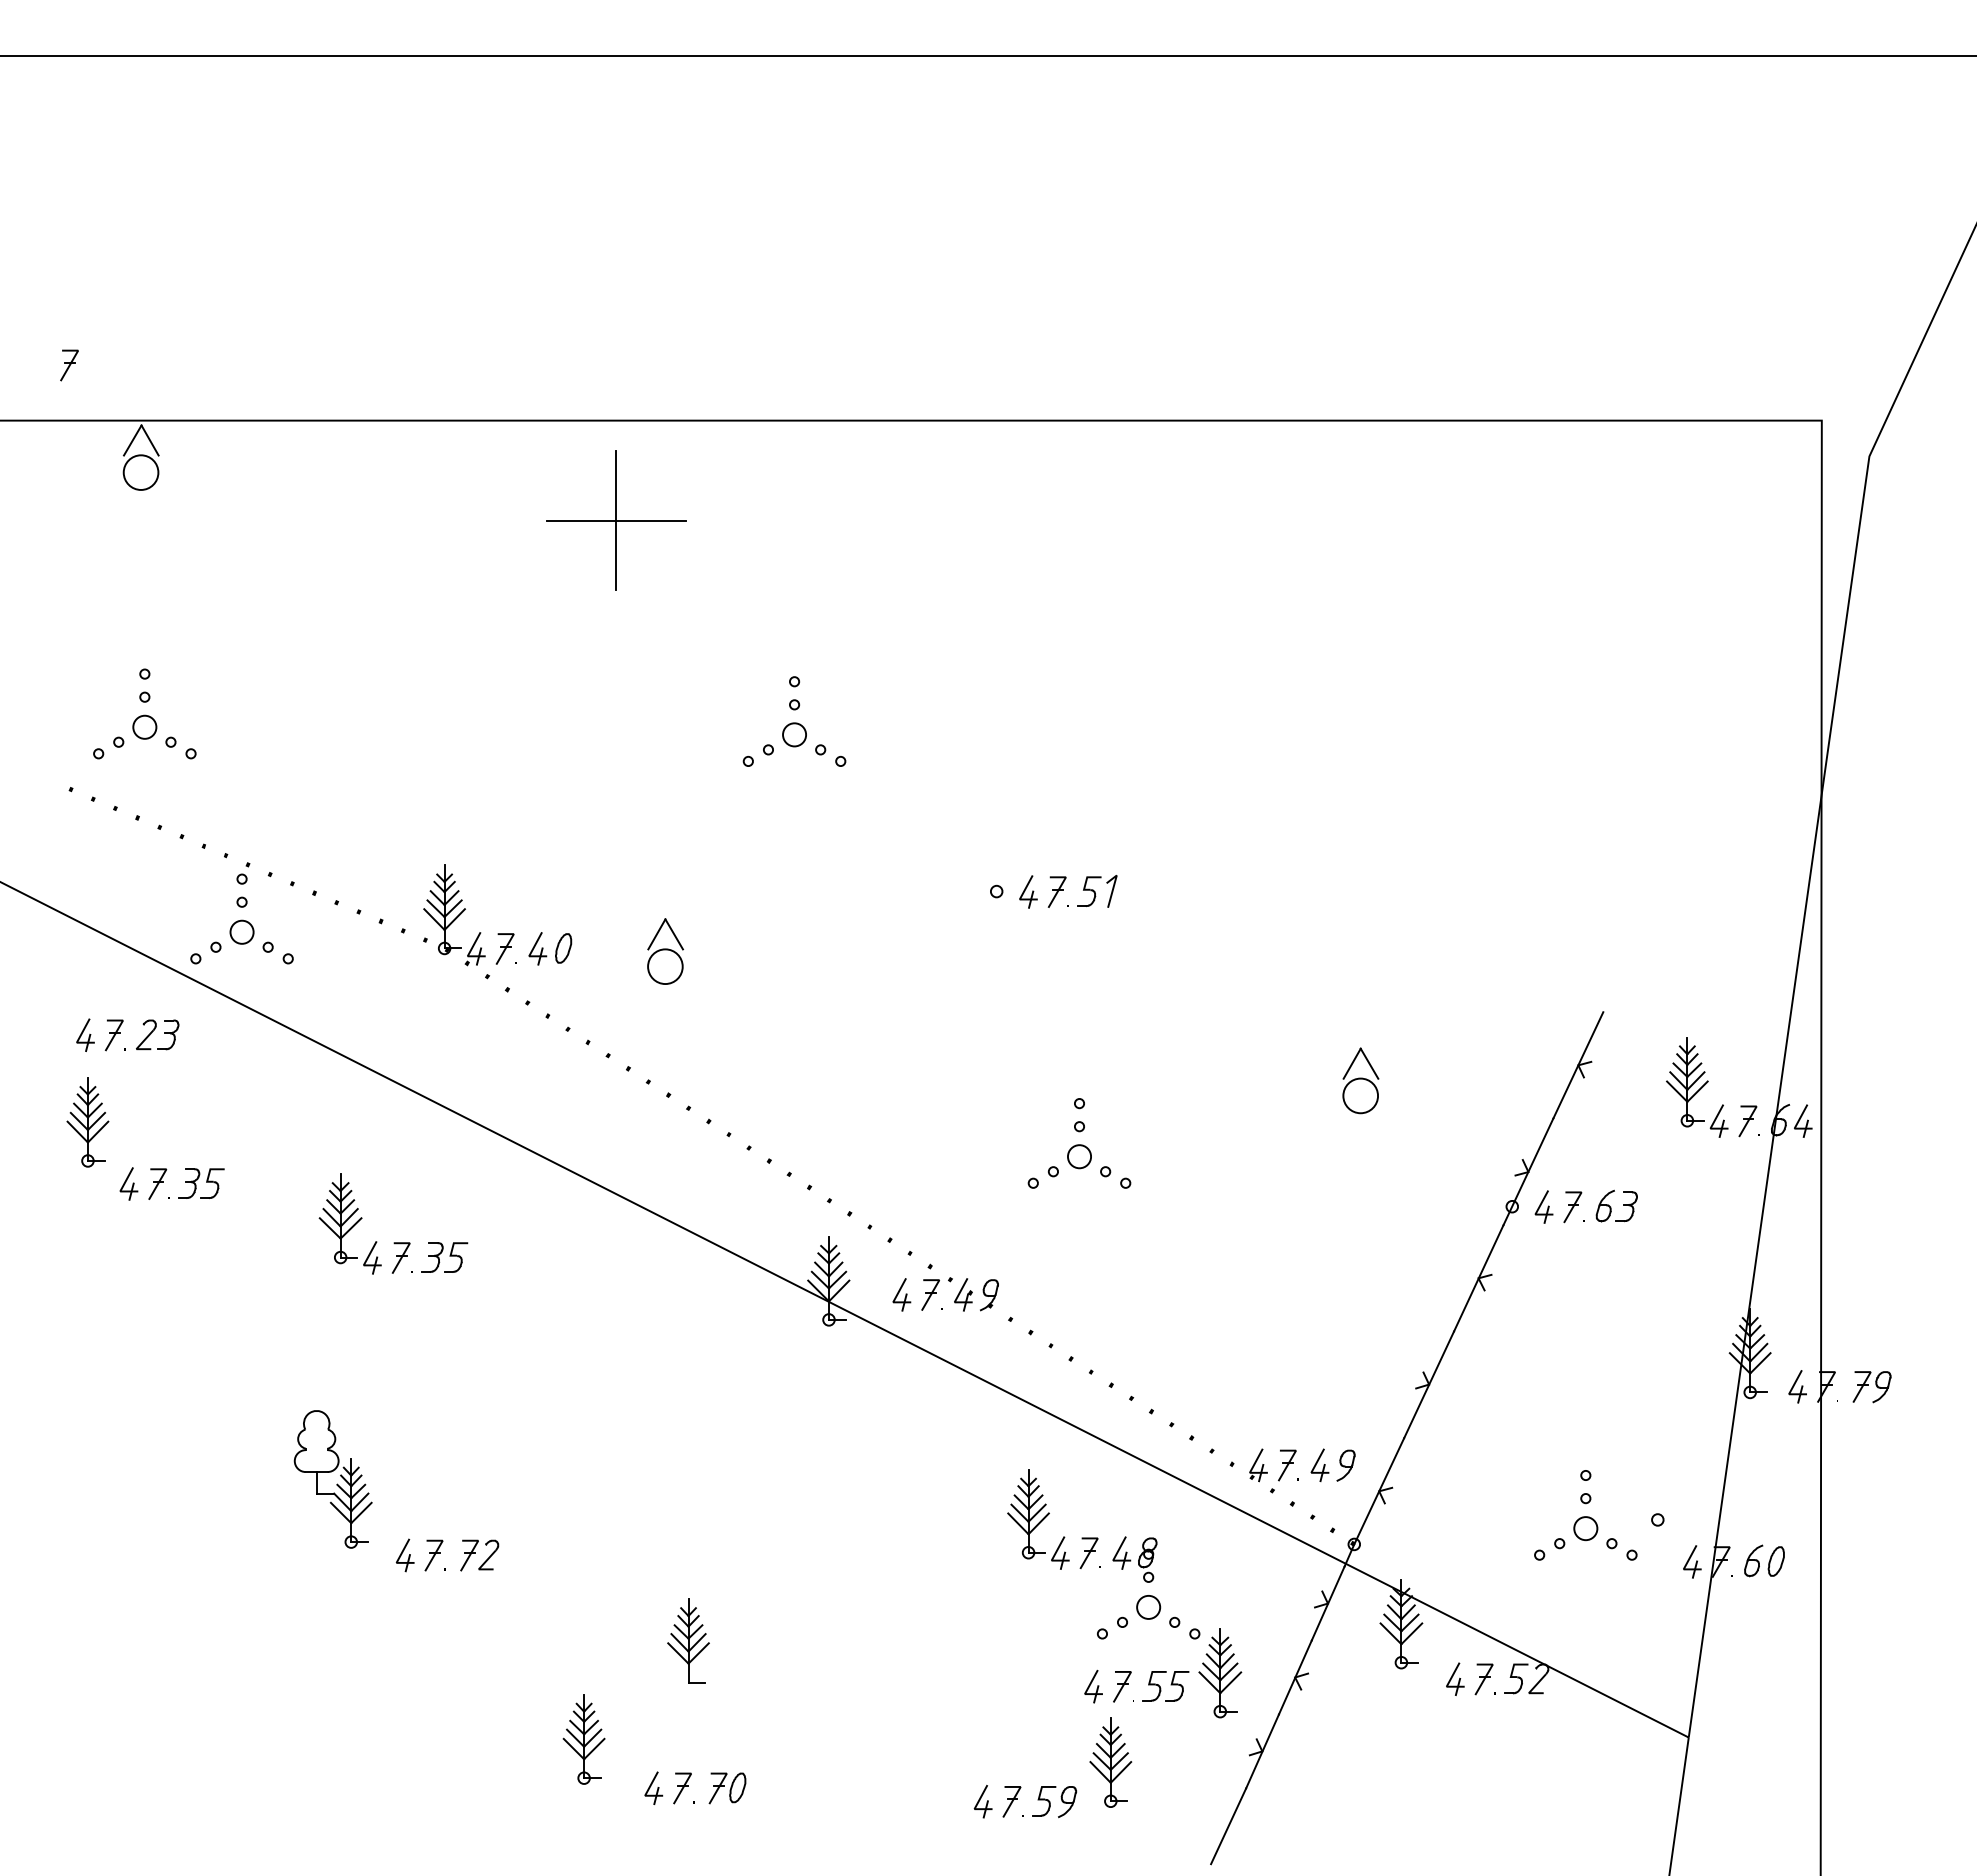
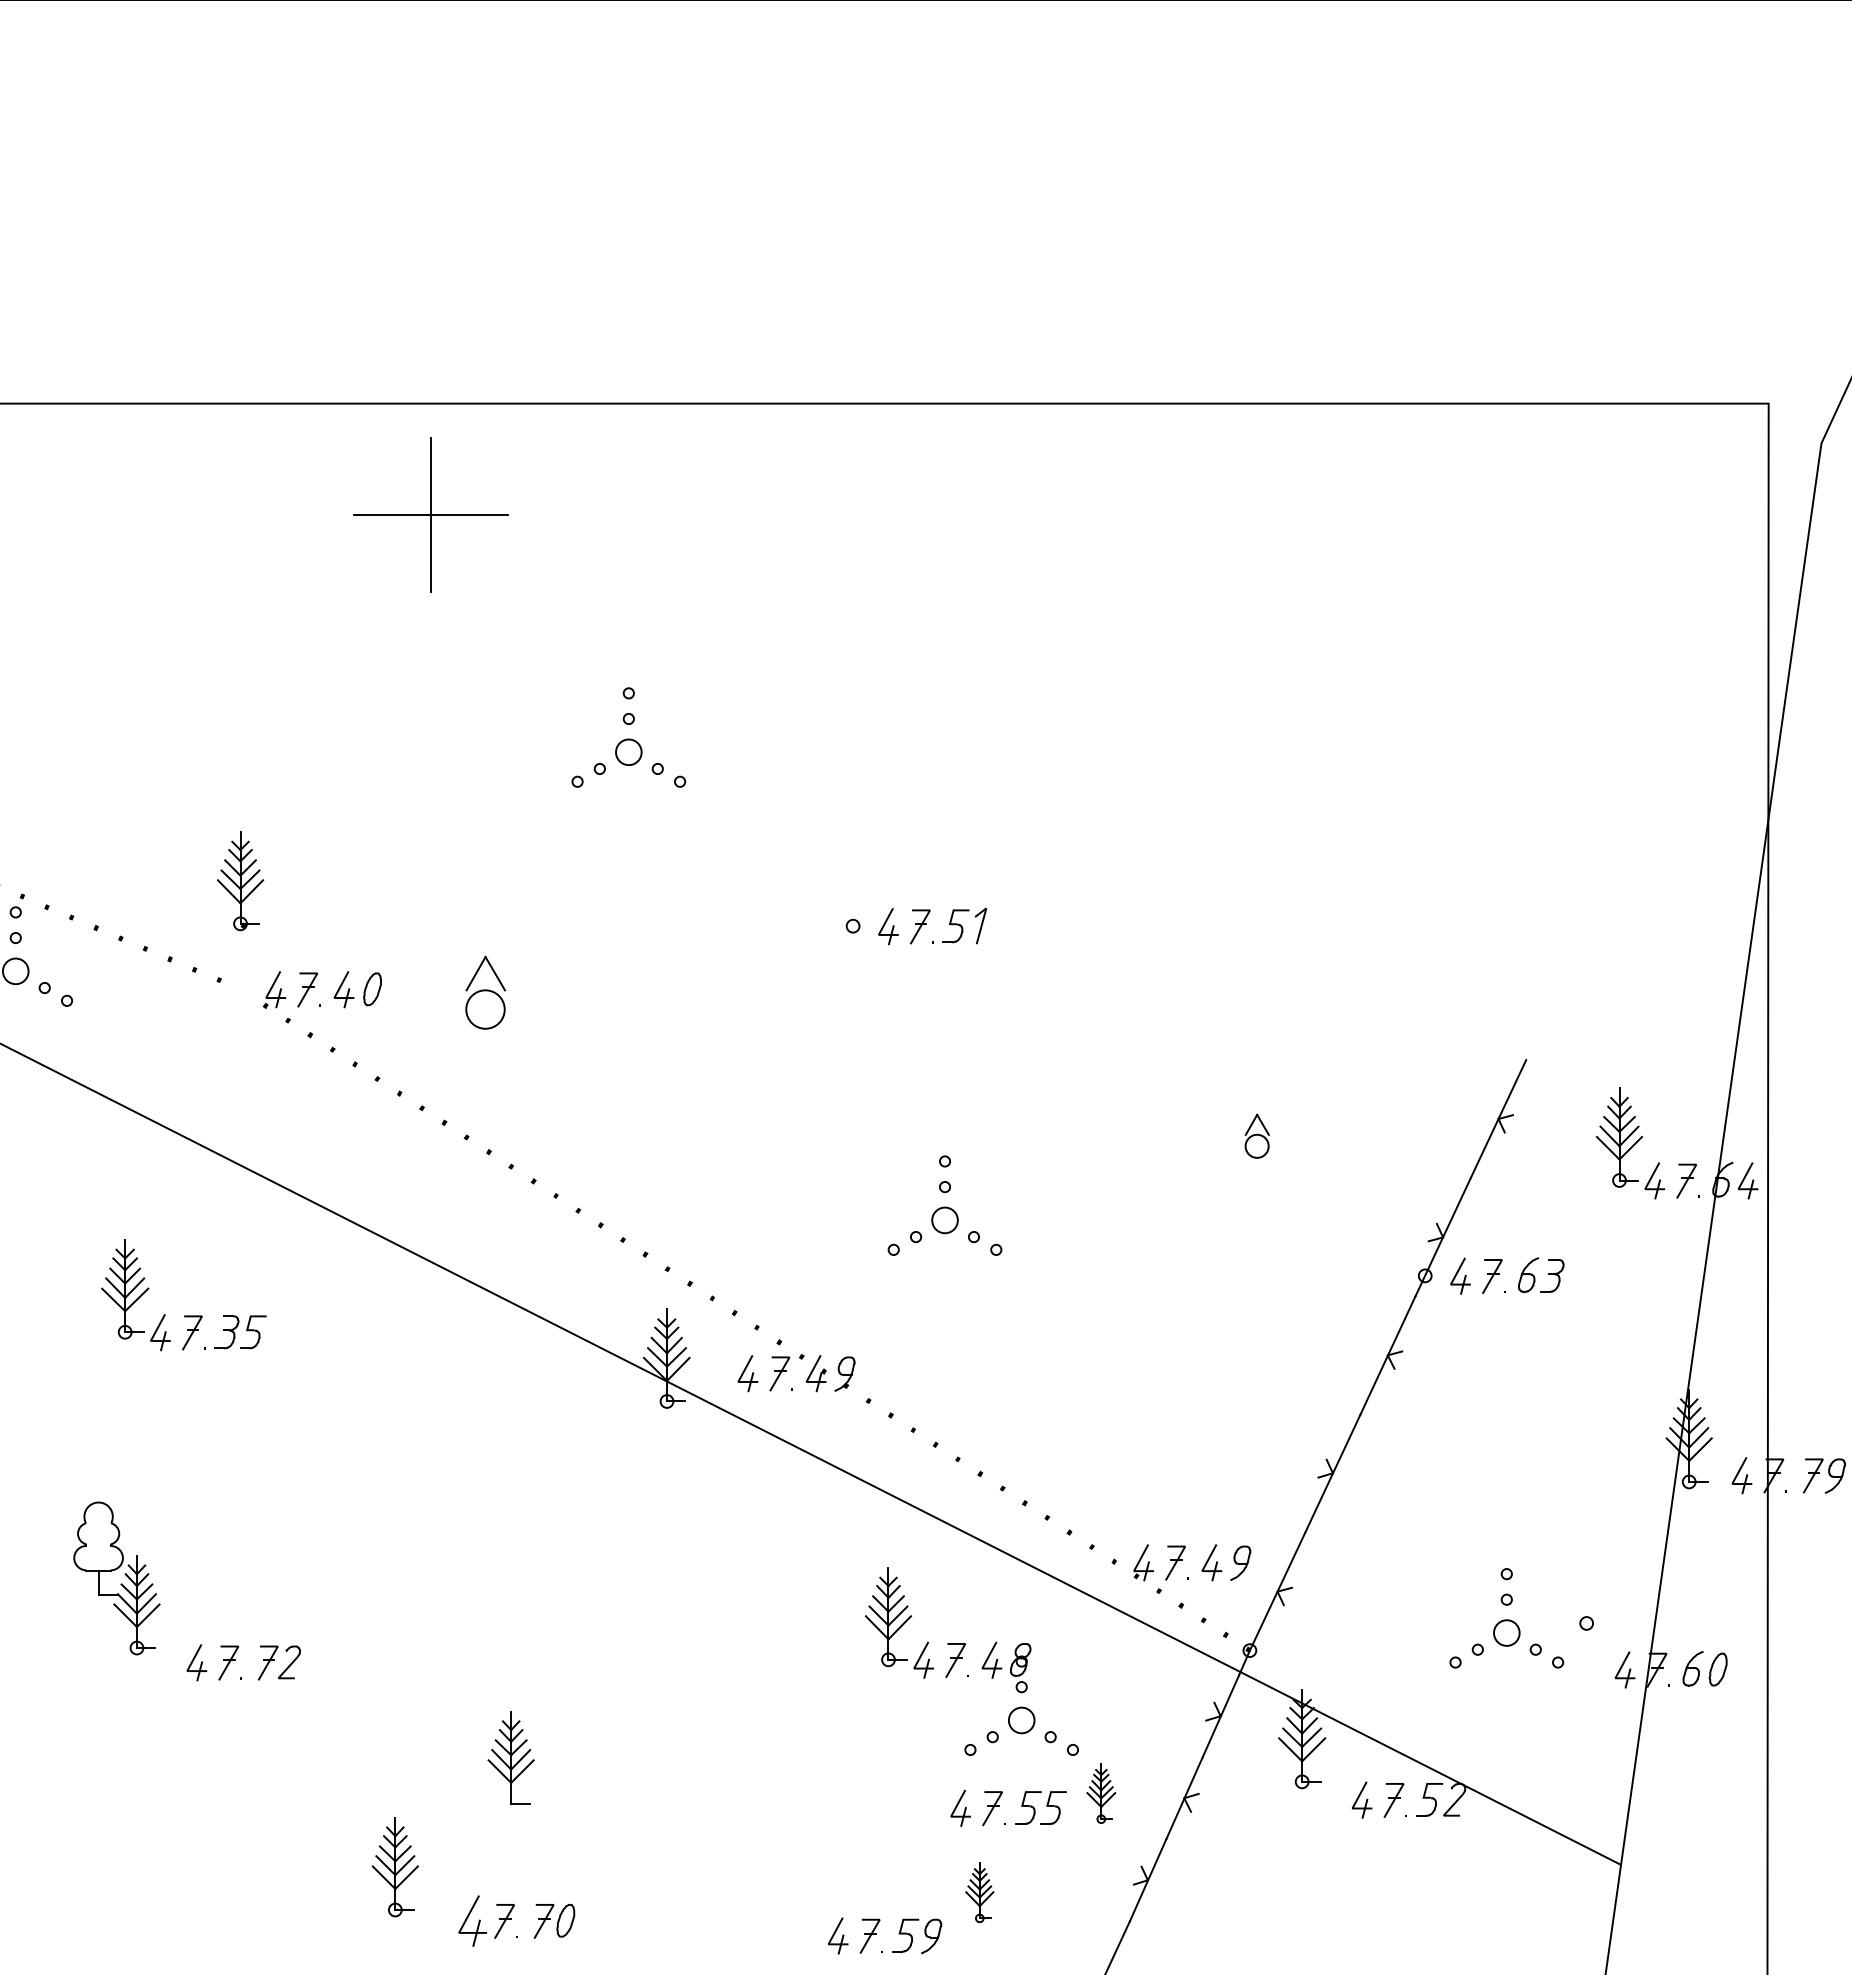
part: (444, 909) -> (240, 880), moved
part: (1360, 1080) -> (1256, 1135), size x0.6
part: (1220, 1673) -> (1101, 1793), size x0.6
part: (1110, 1762) -> (979, 1892), size x0.6
part: (653, 1787) -> (472, 1920), size x1.4

